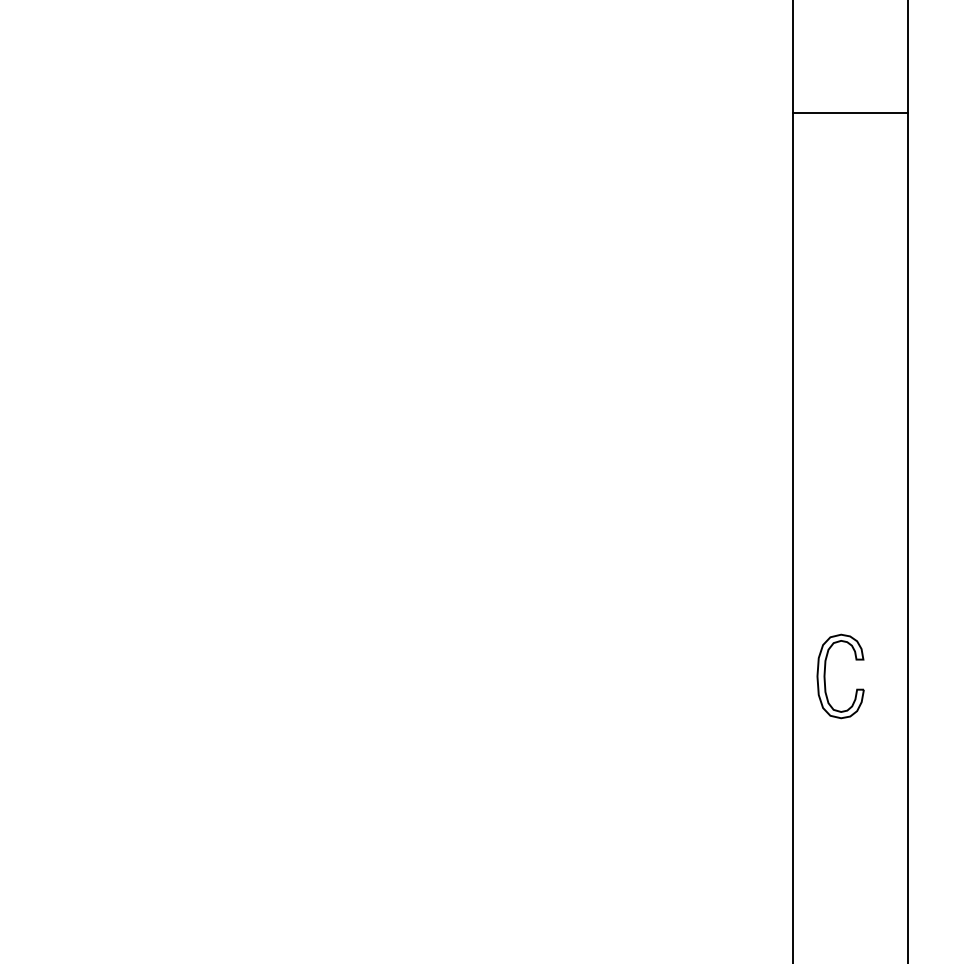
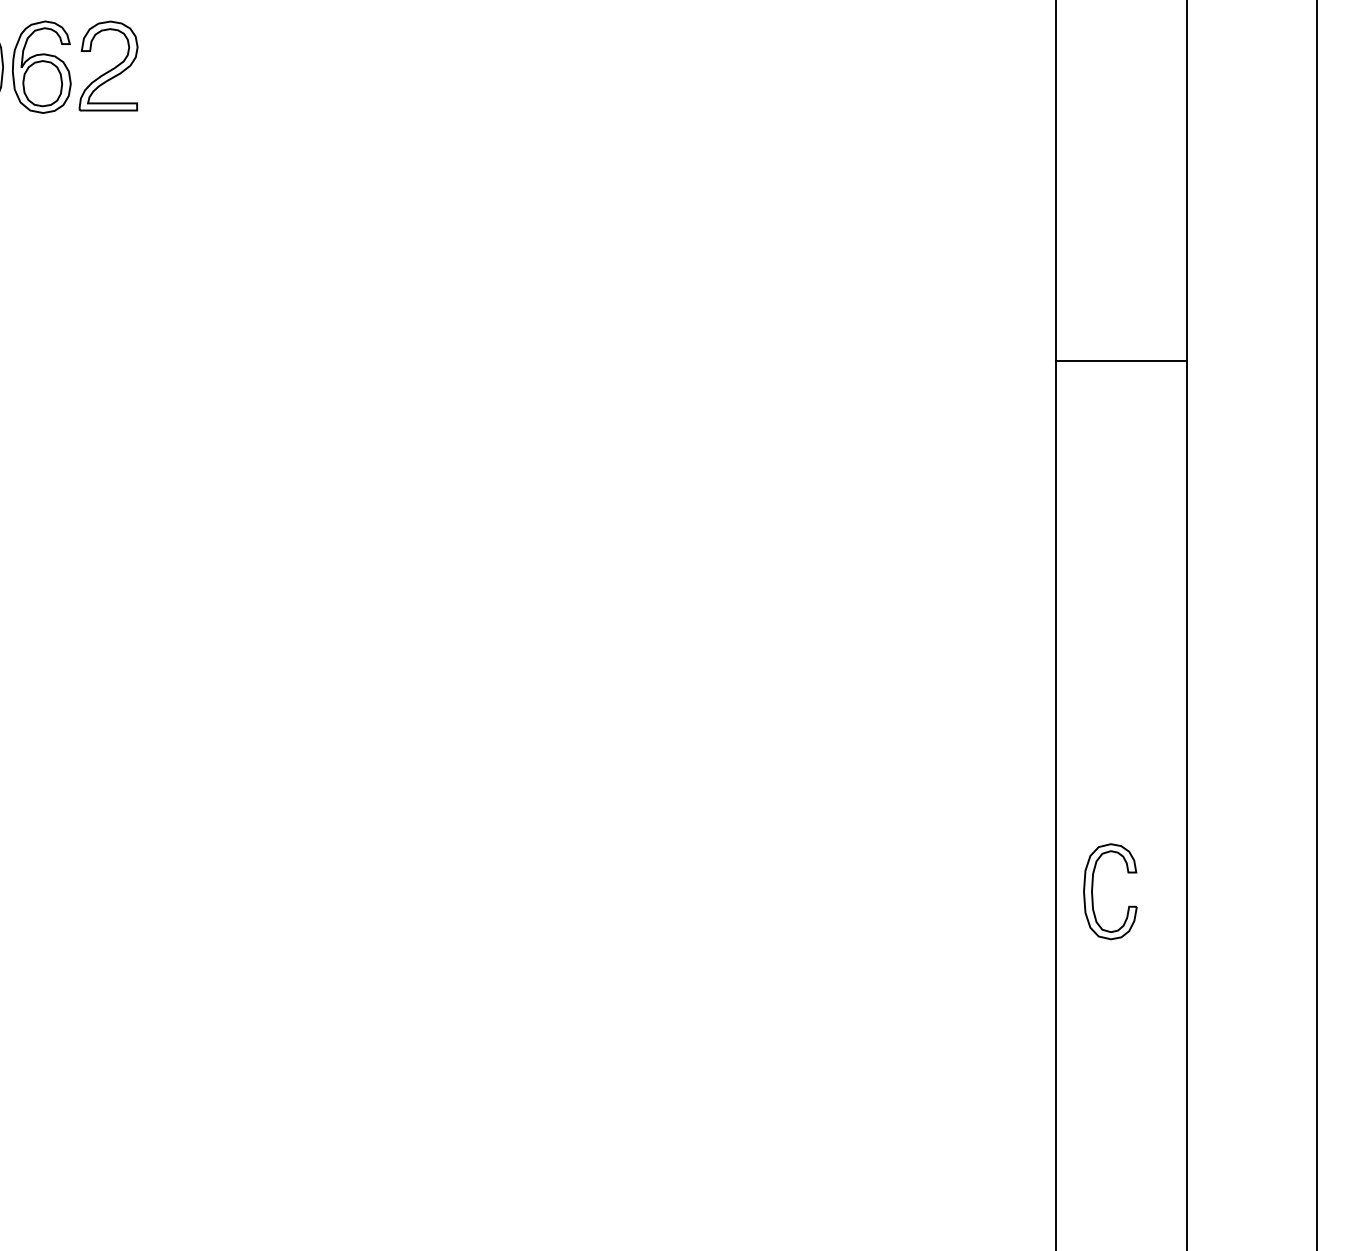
line: (849, 113) -> (1120, 361), moved
part: (825, 673) -> (1093, 888), moved

